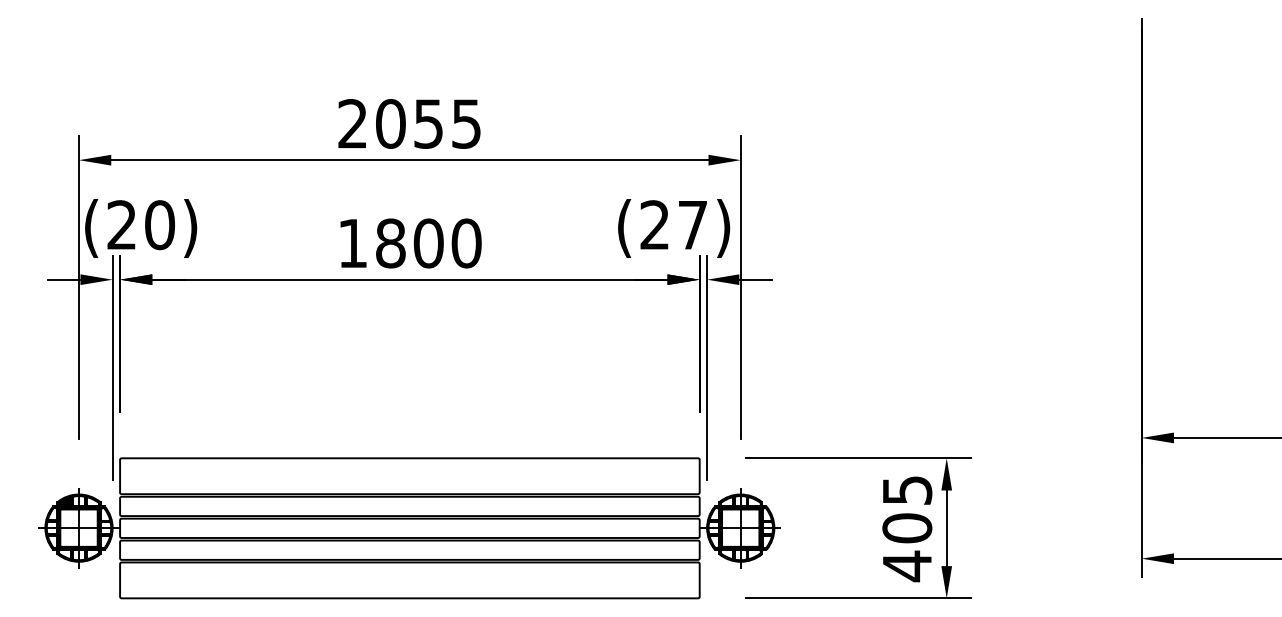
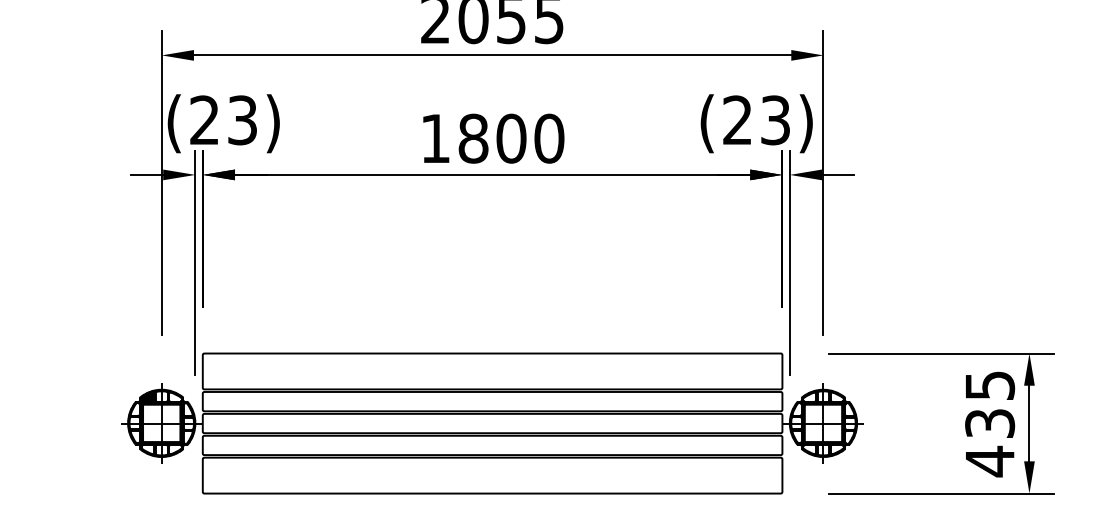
text: (159, 225) -> (242, 120), (20) -> (23)
text: (692, 225) -> (775, 120), (27) -> (23)
text: (907, 528) -> (990, 423), 405 -> 435

